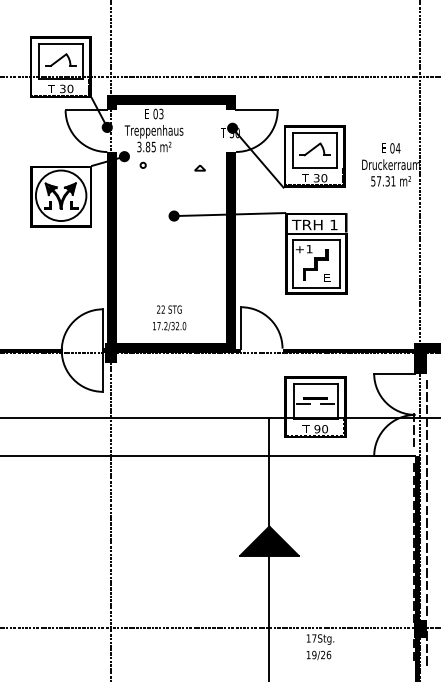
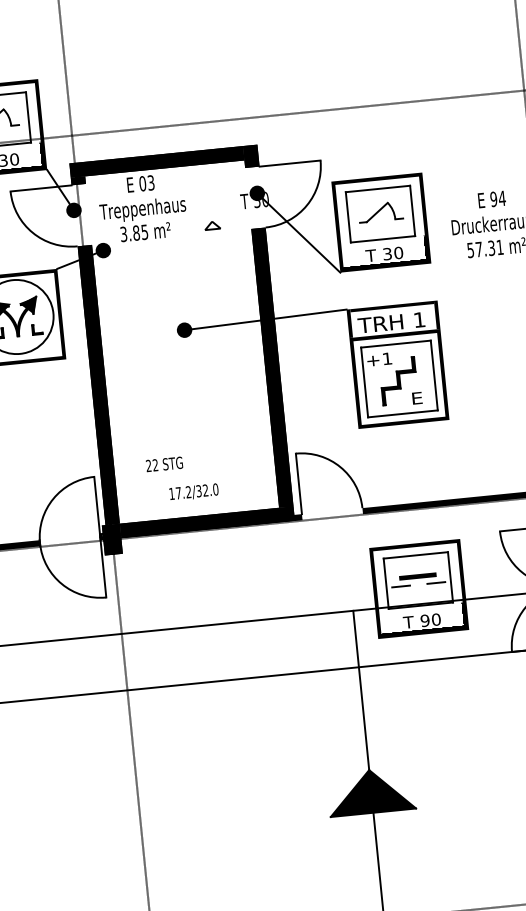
text: (392, 148) -> (493, 199), 04 -> 94
circle: (142, 164) -> (130, 259), removed
part: (199, 168) -> (211, 226), moved
text: (169, 309) -> (164, 464), moved

